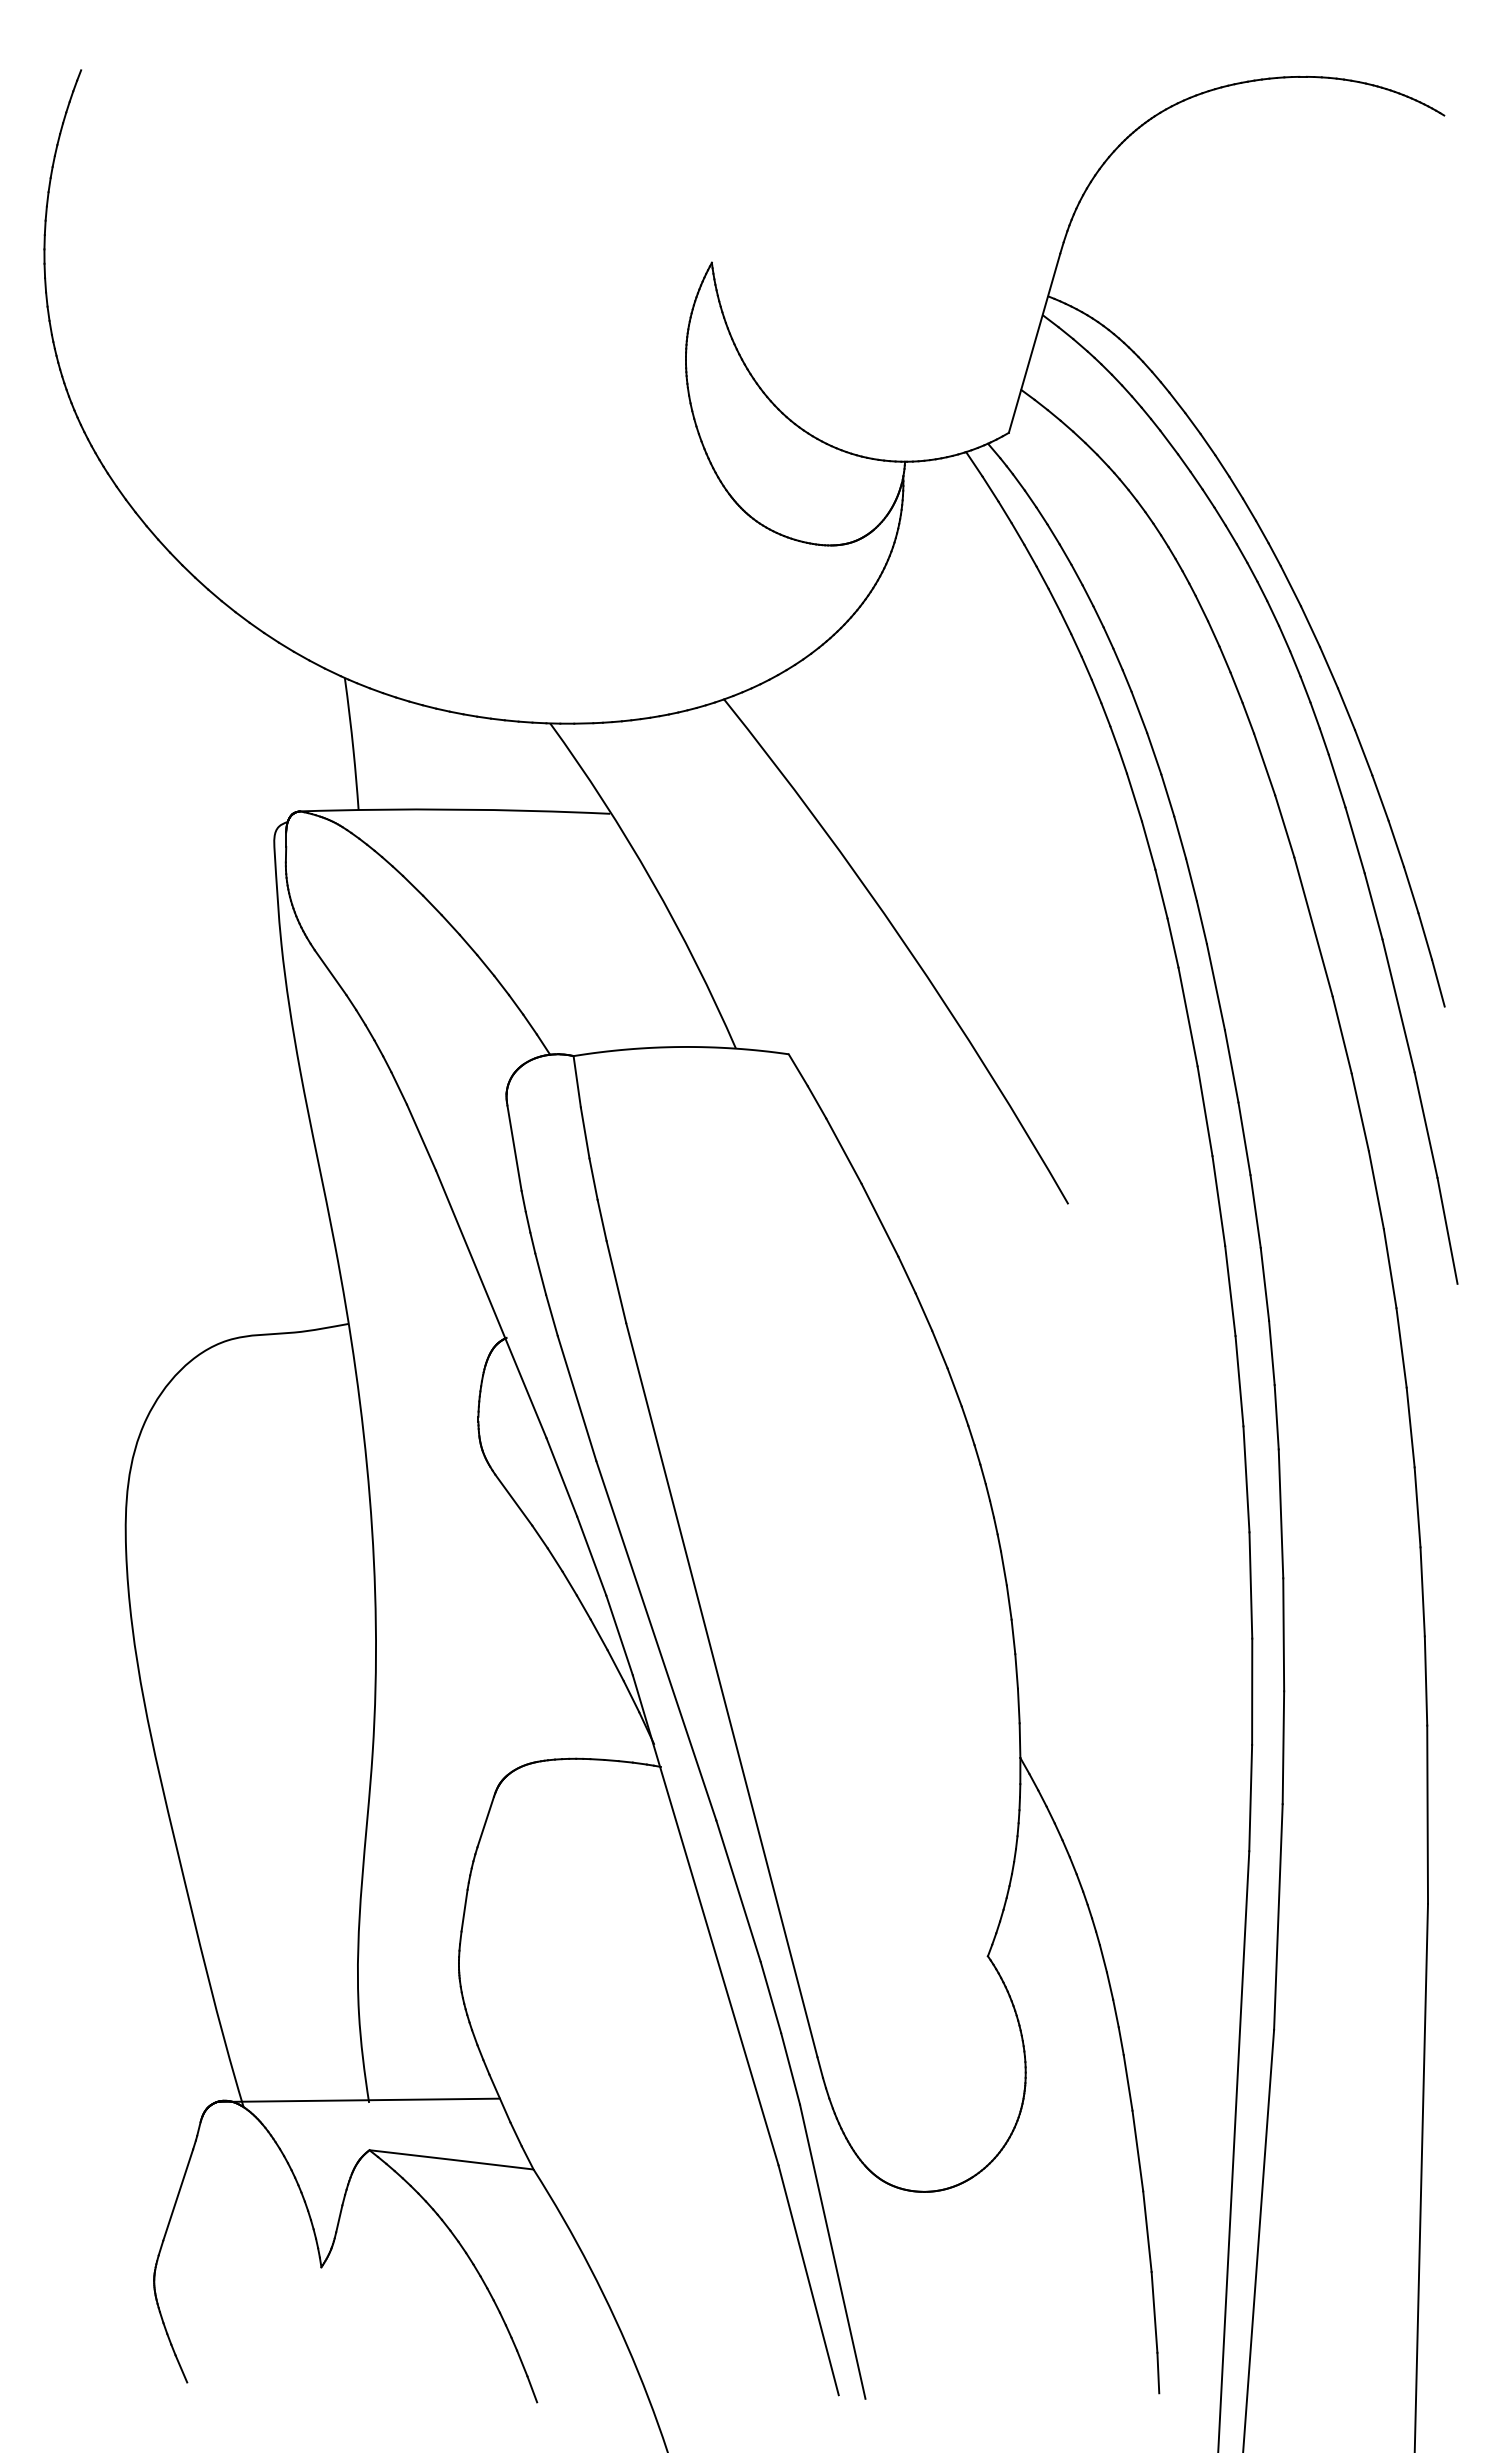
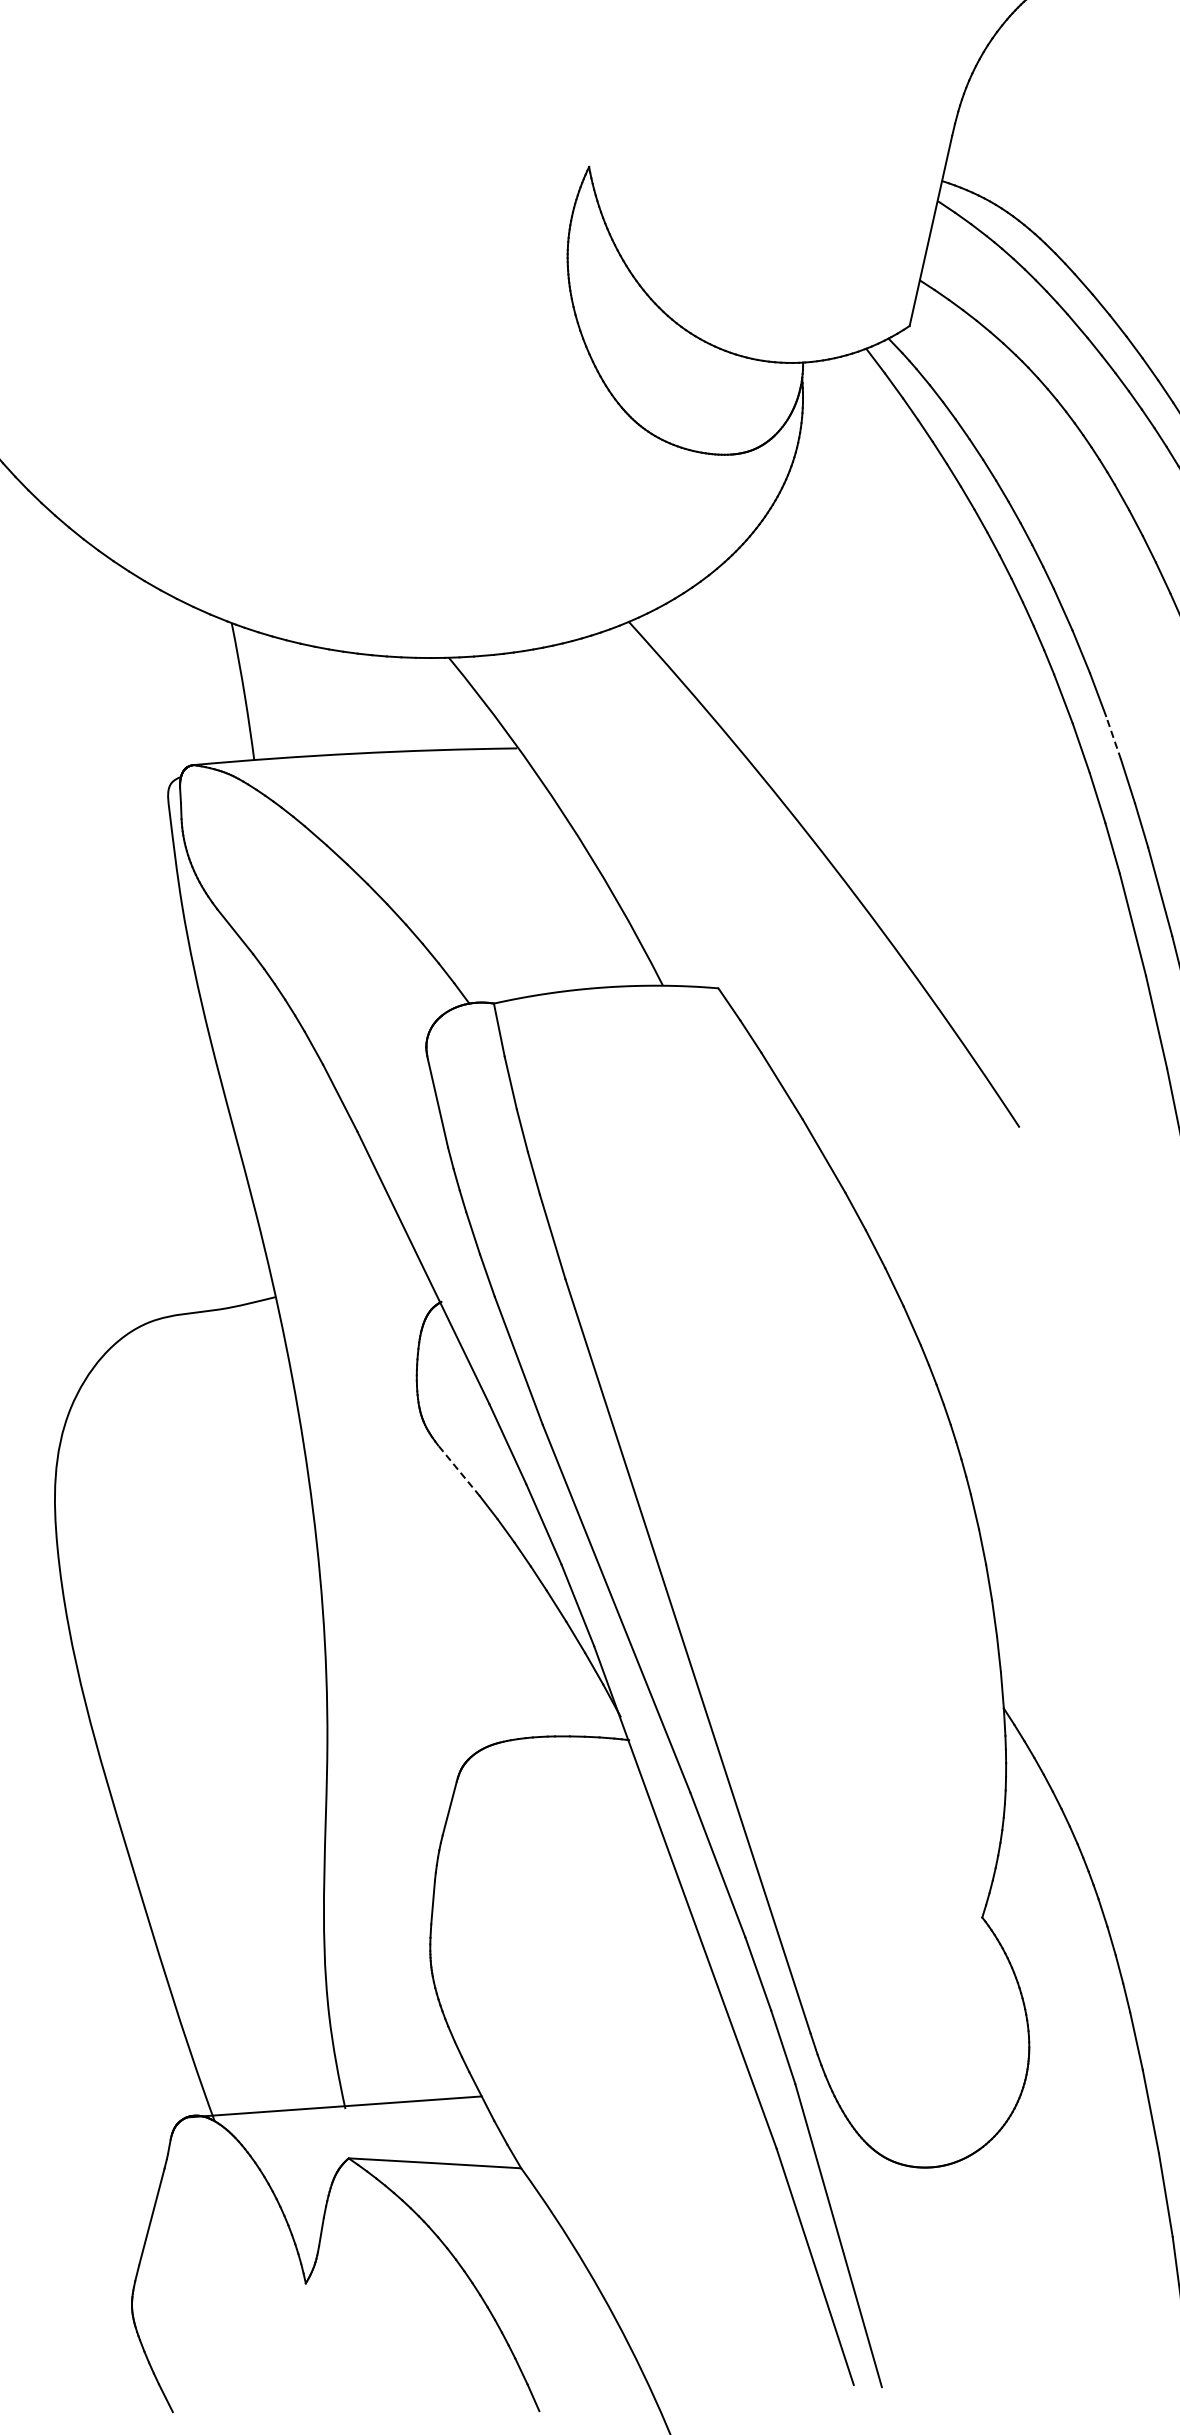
line: (1180, 837) -> (1113, 737), solid -> dashed
line: (513, 1500) -> (458, 1471), solid -> dashed

